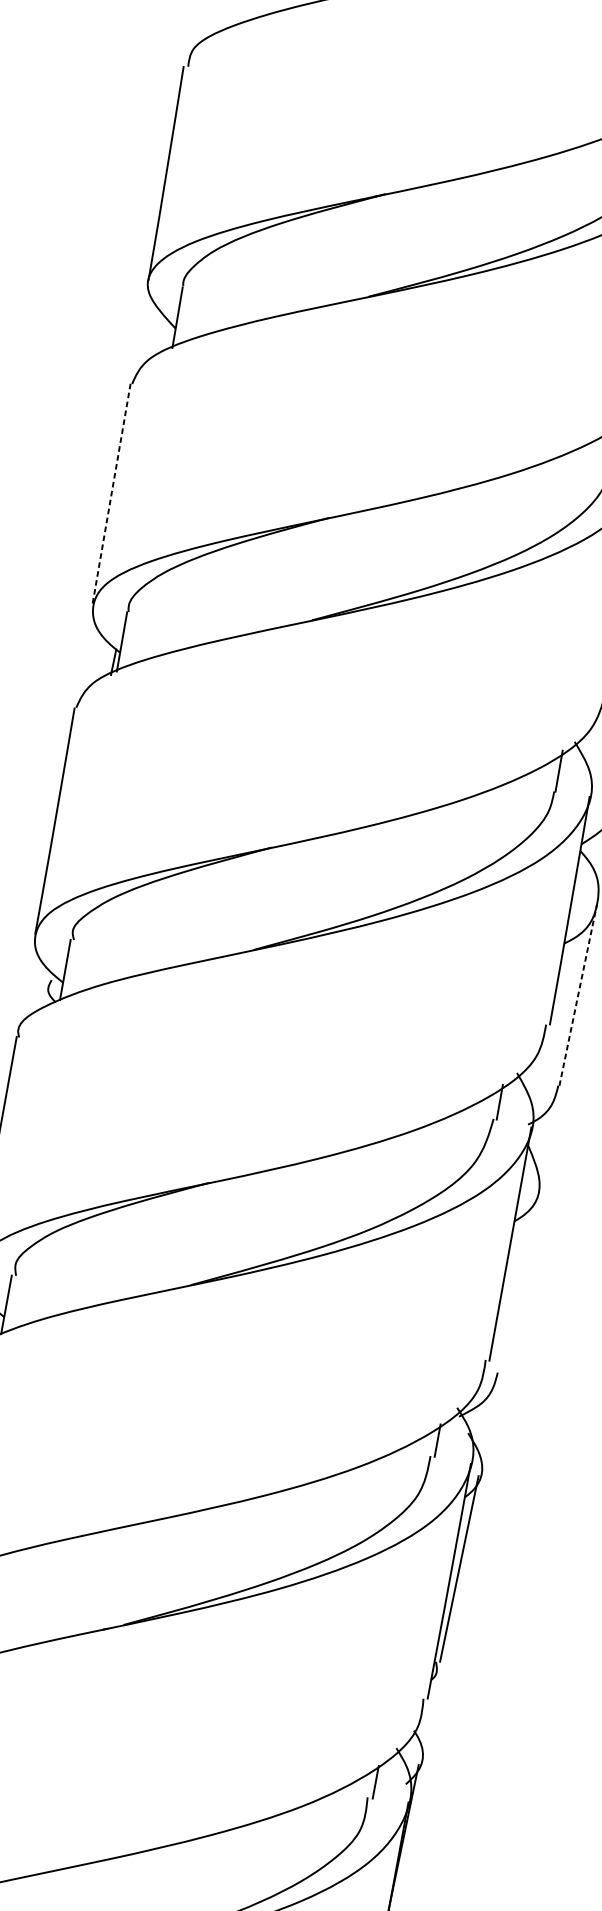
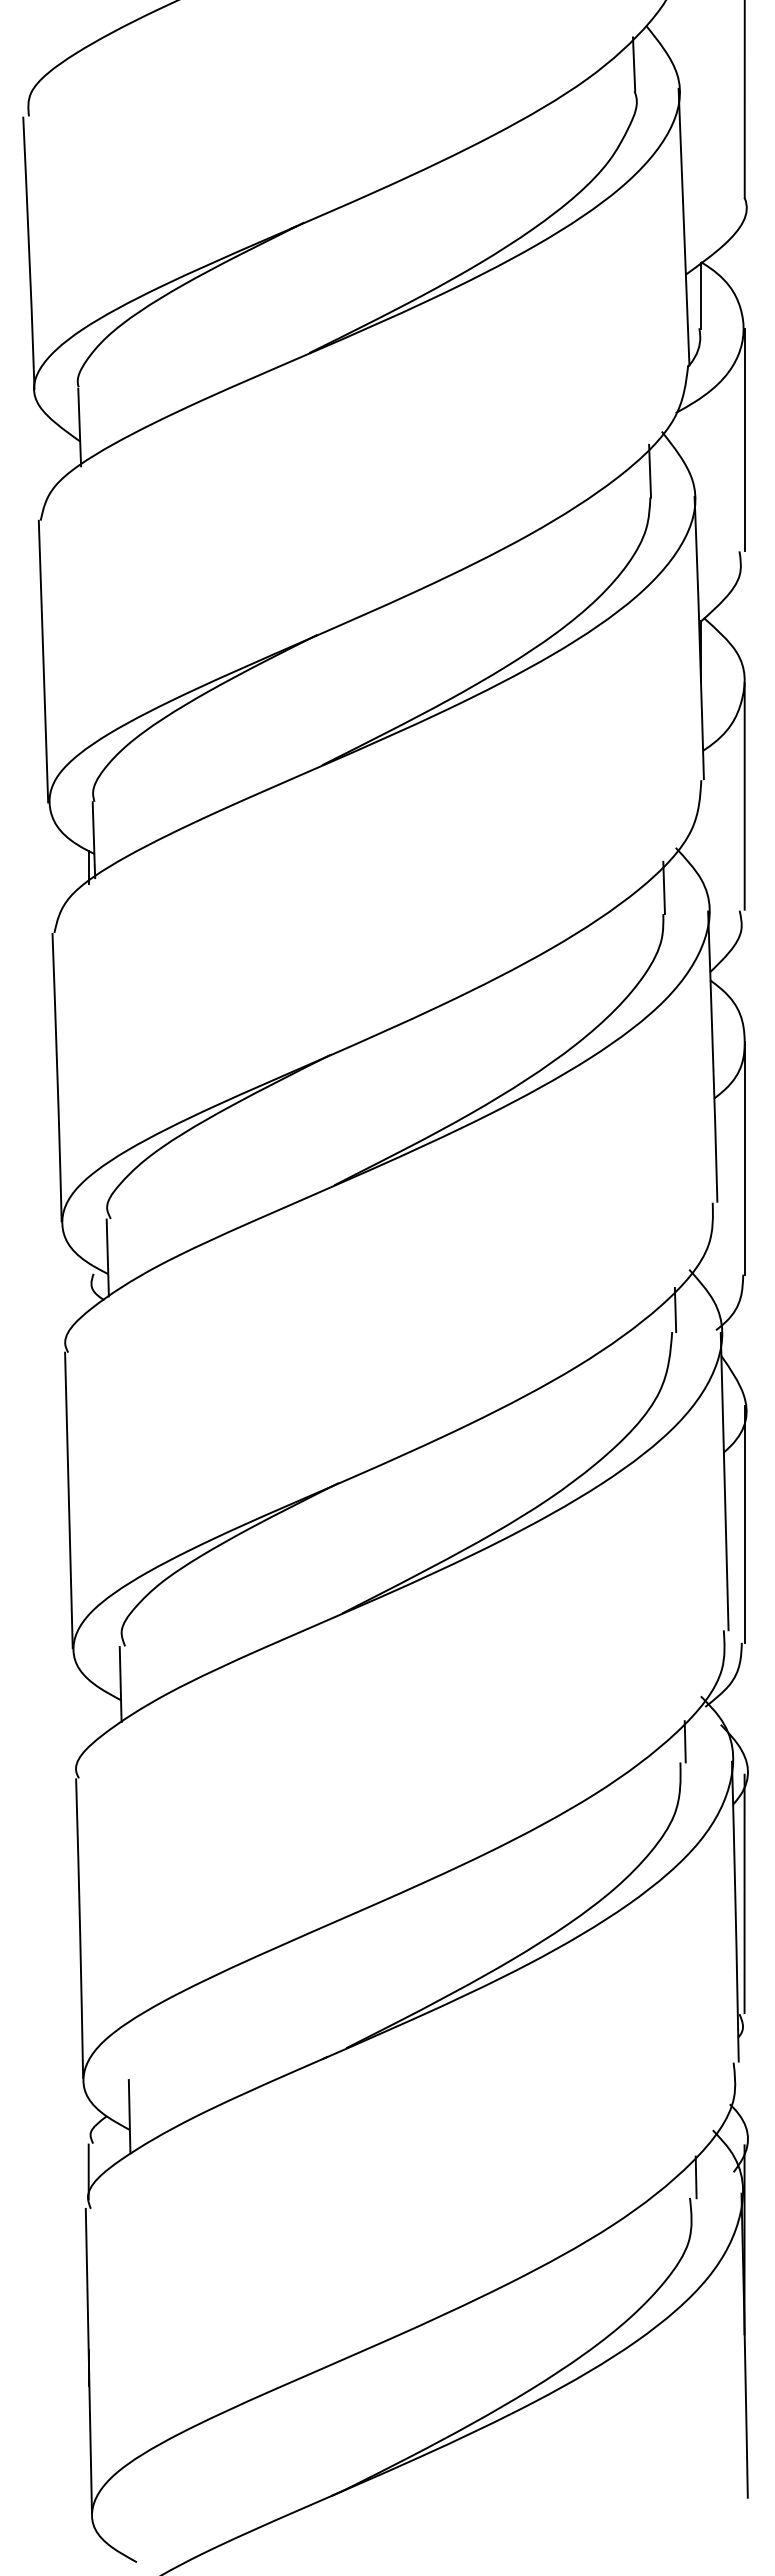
line: (111, 494) -> (43, 661), dashed -> solid
line: (578, 995) -> (744, 1158), dashed -> solid
line: (519, 1279) -> (744, 1523), added

